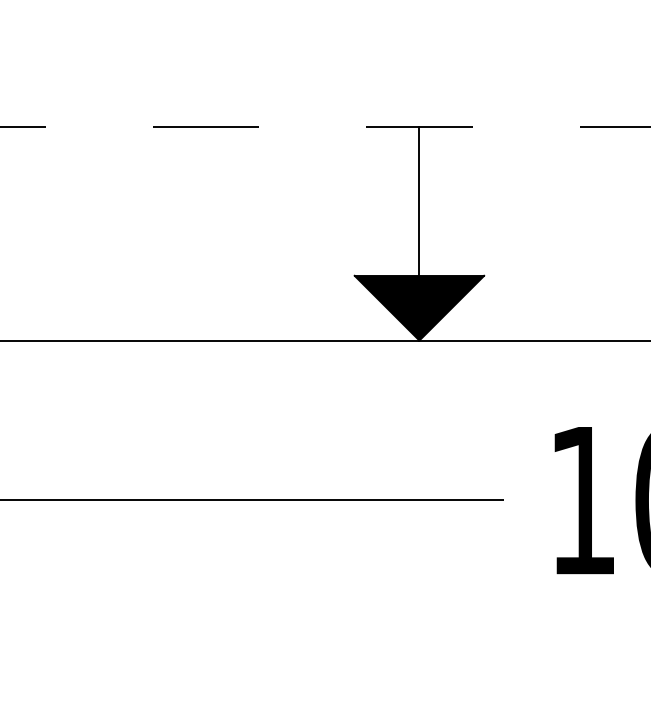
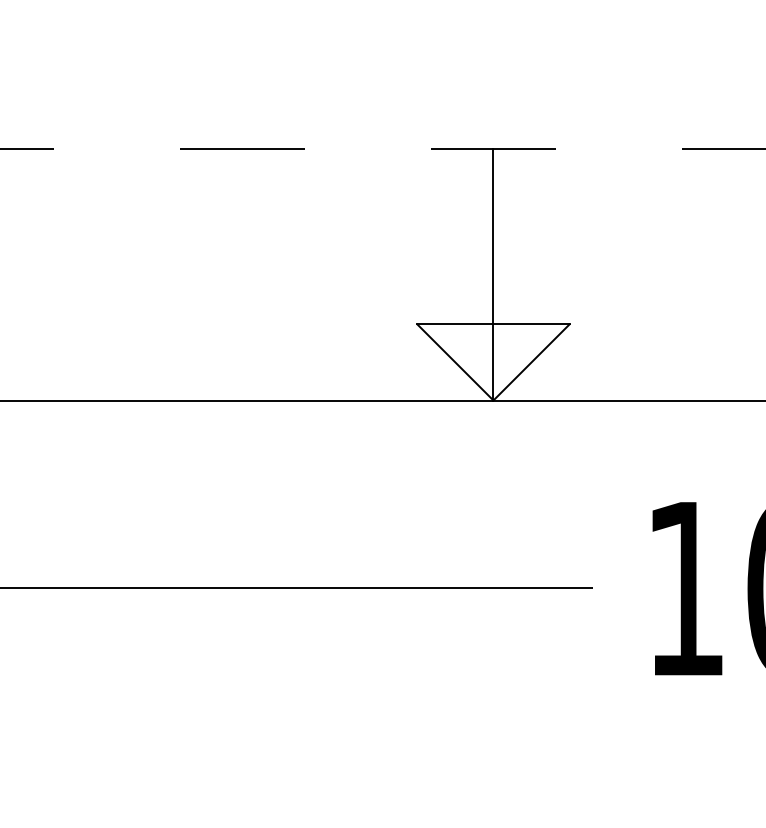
fill: (419, 308) -> (493, 362), removed

